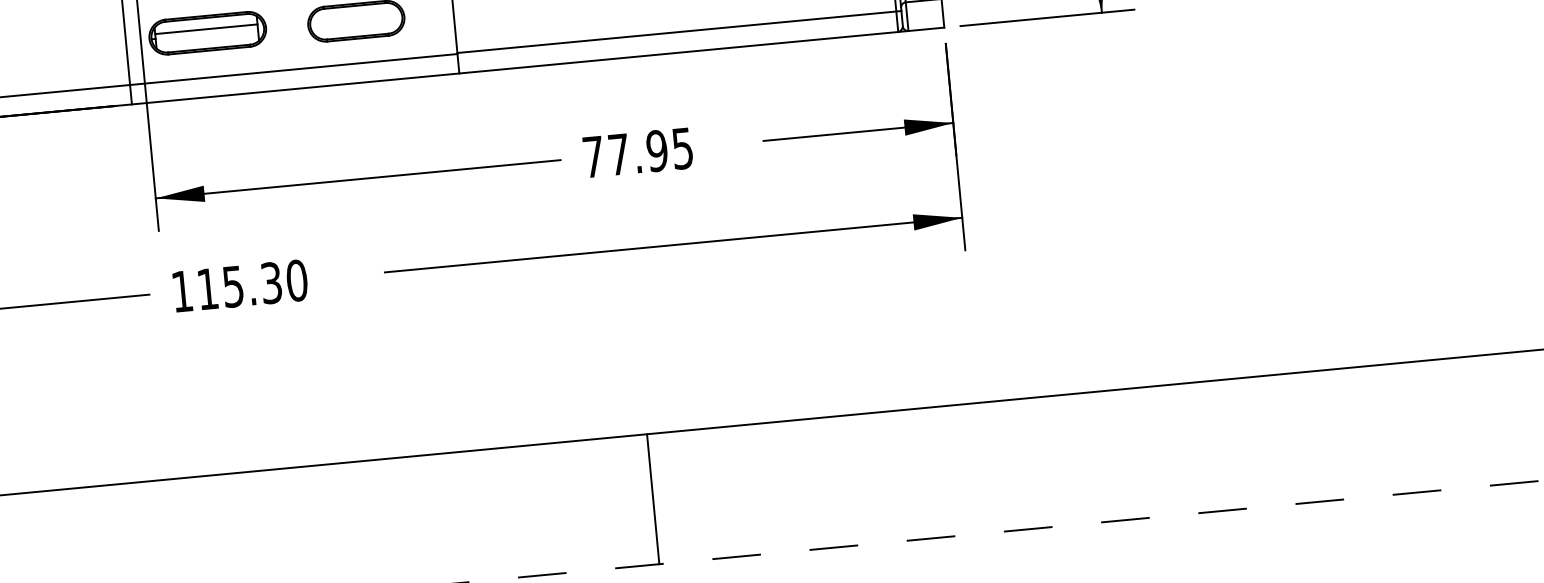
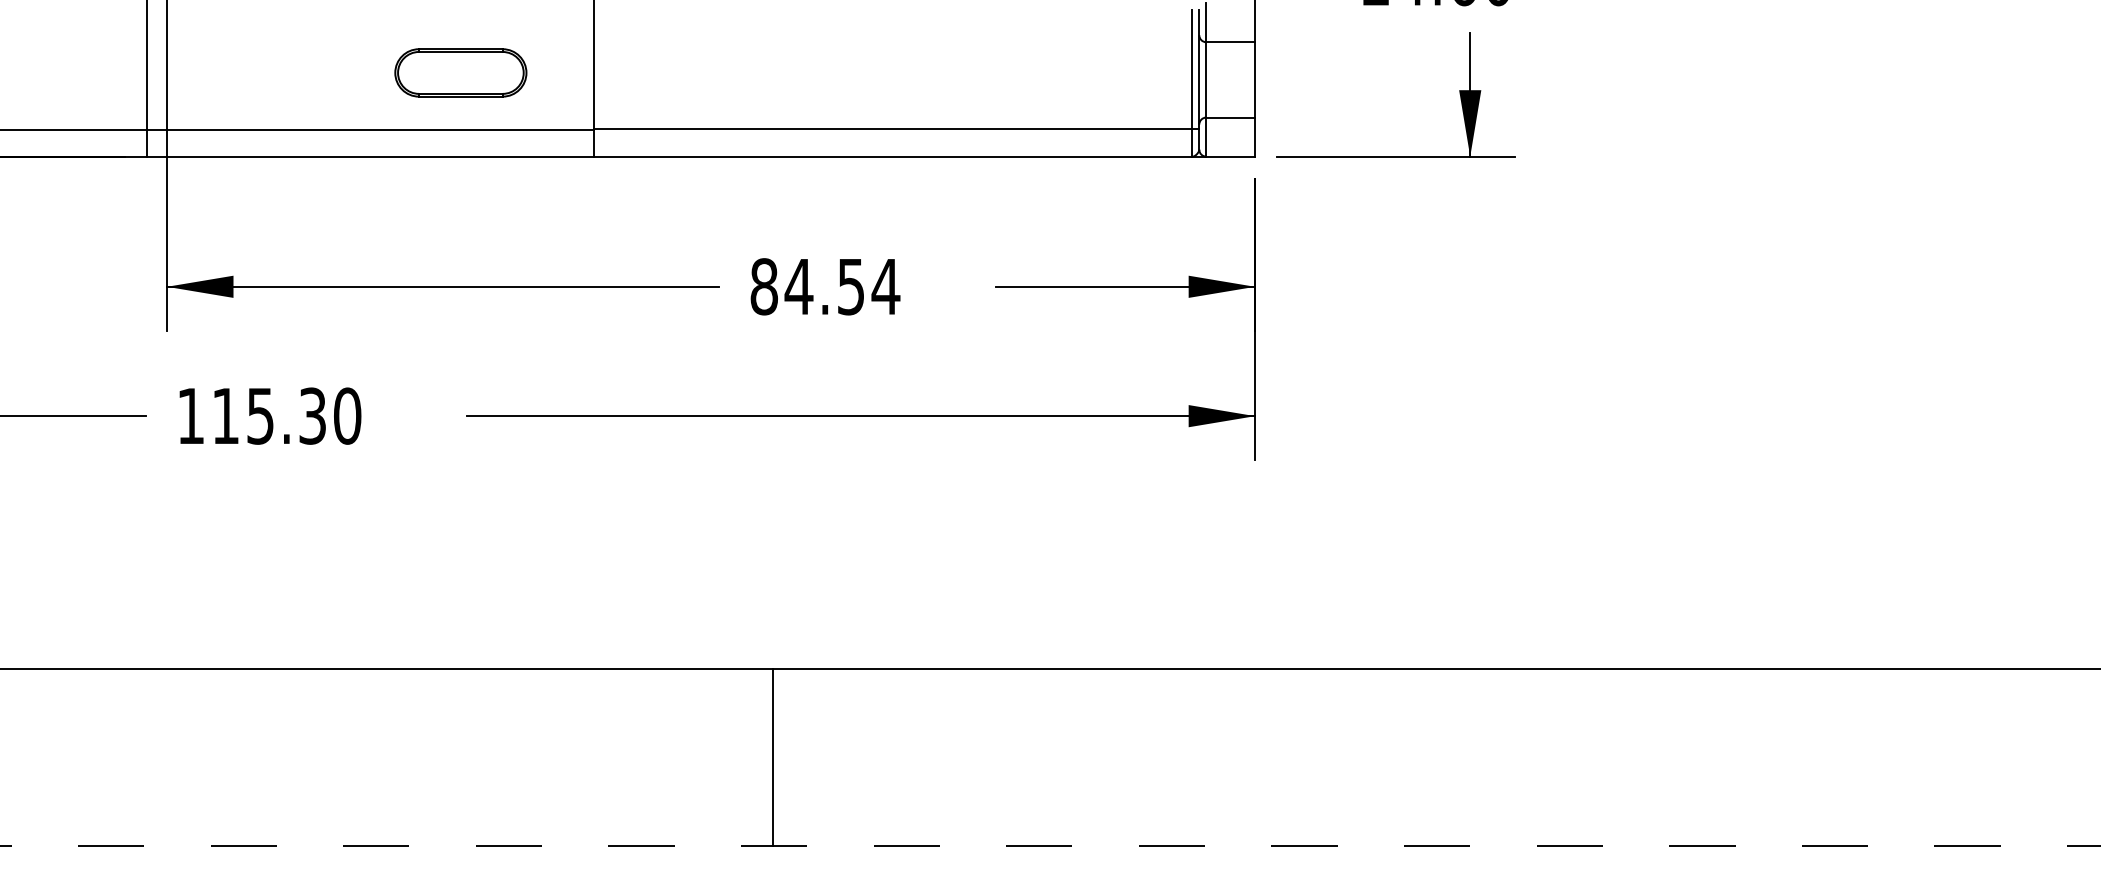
part: (207, 32) -> (258, 69), removed
text: (638, 152) -> (825, 286), 77.95 -> 84.54
line: (653, 498) -> (773, 756), moved

